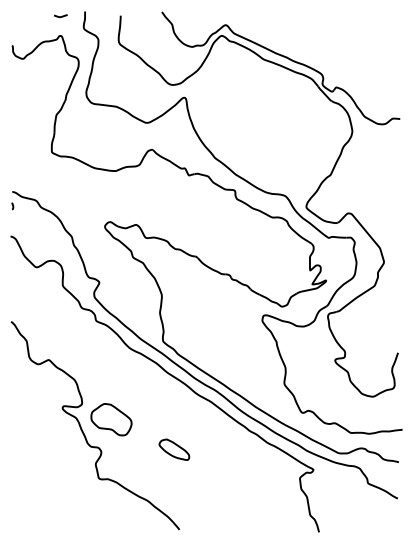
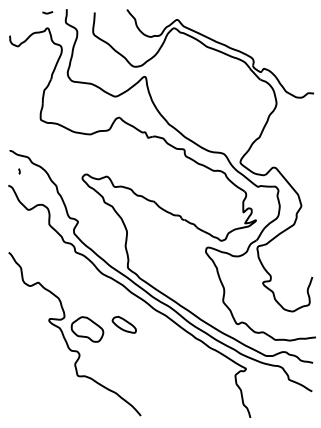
curve: (12, 206) -> (19, 171), moved
part: (174, 449) -> (124, 324), moved

